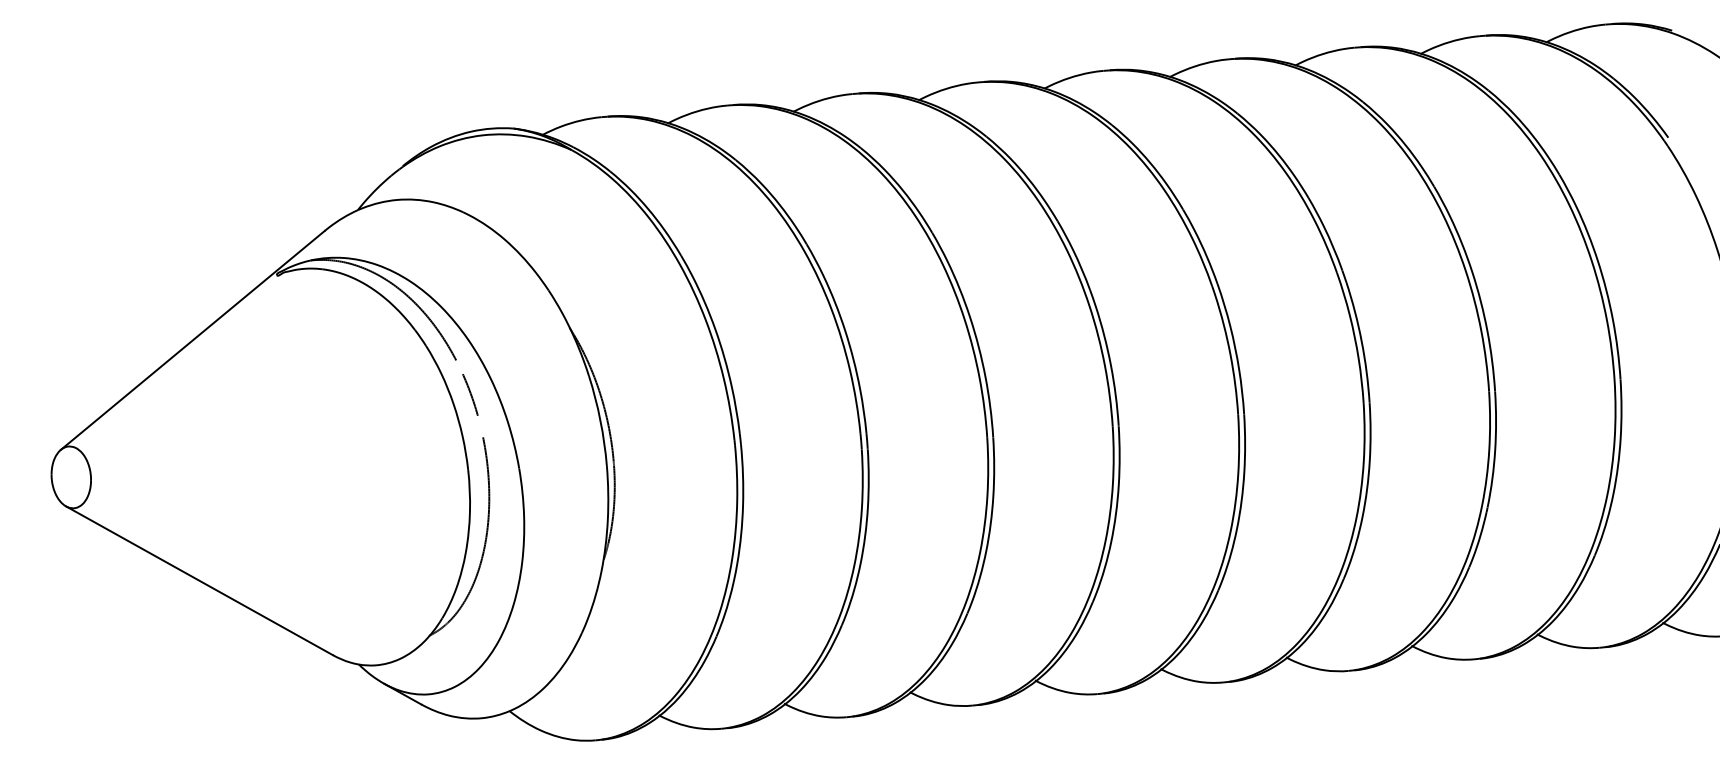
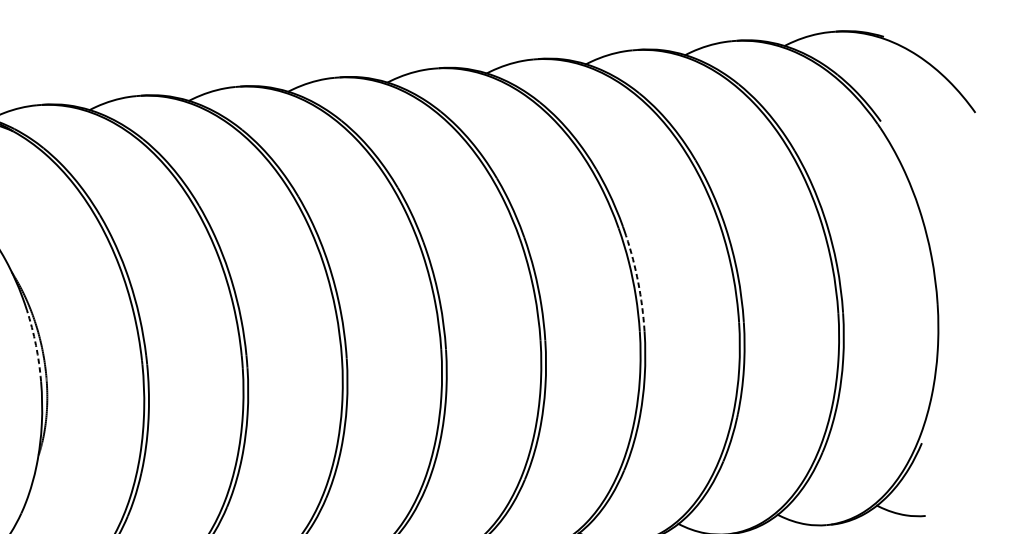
arc: (1361, 341) -> (638, 282), solid -> dashed
arc: (600, 420) -> (36, 345), solid -> dashed

